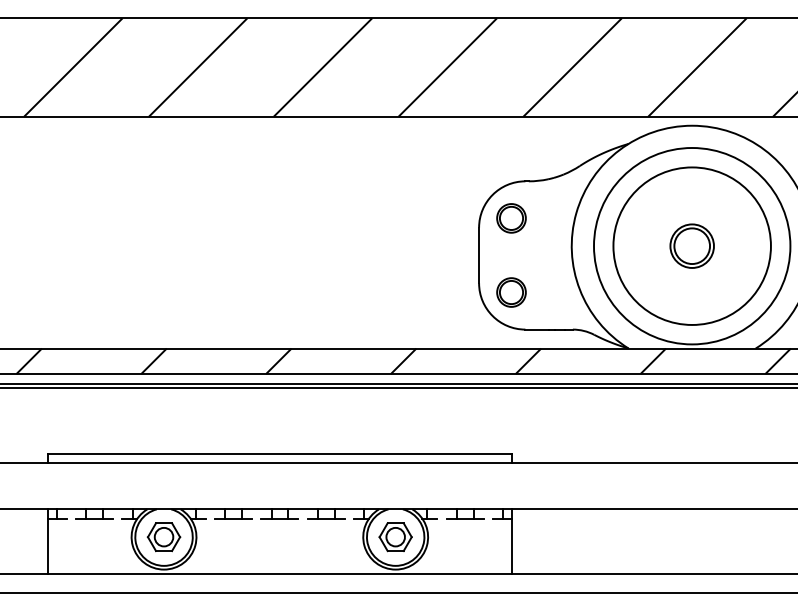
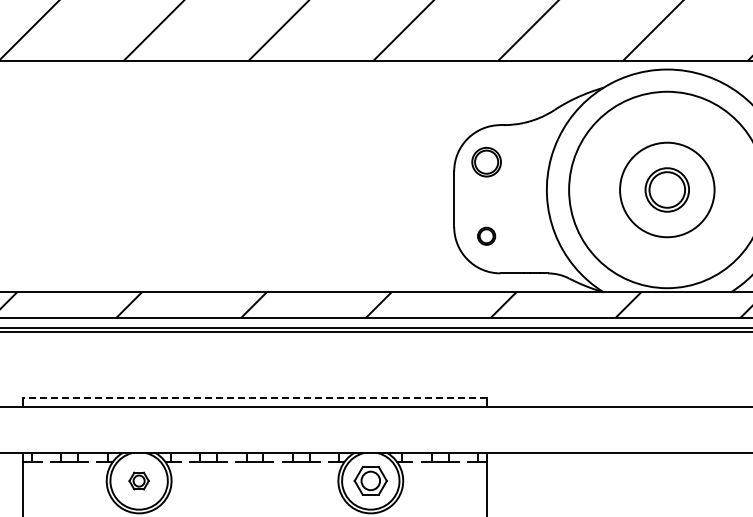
circle: (691, 245) -> (666, 189), size x0.6
part: (511, 292) -> (486, 236), size x0.6
line: (279, 453) -> (254, 397), solid -> dashed
part: (163, 537) -> (138, 481), size x0.6

